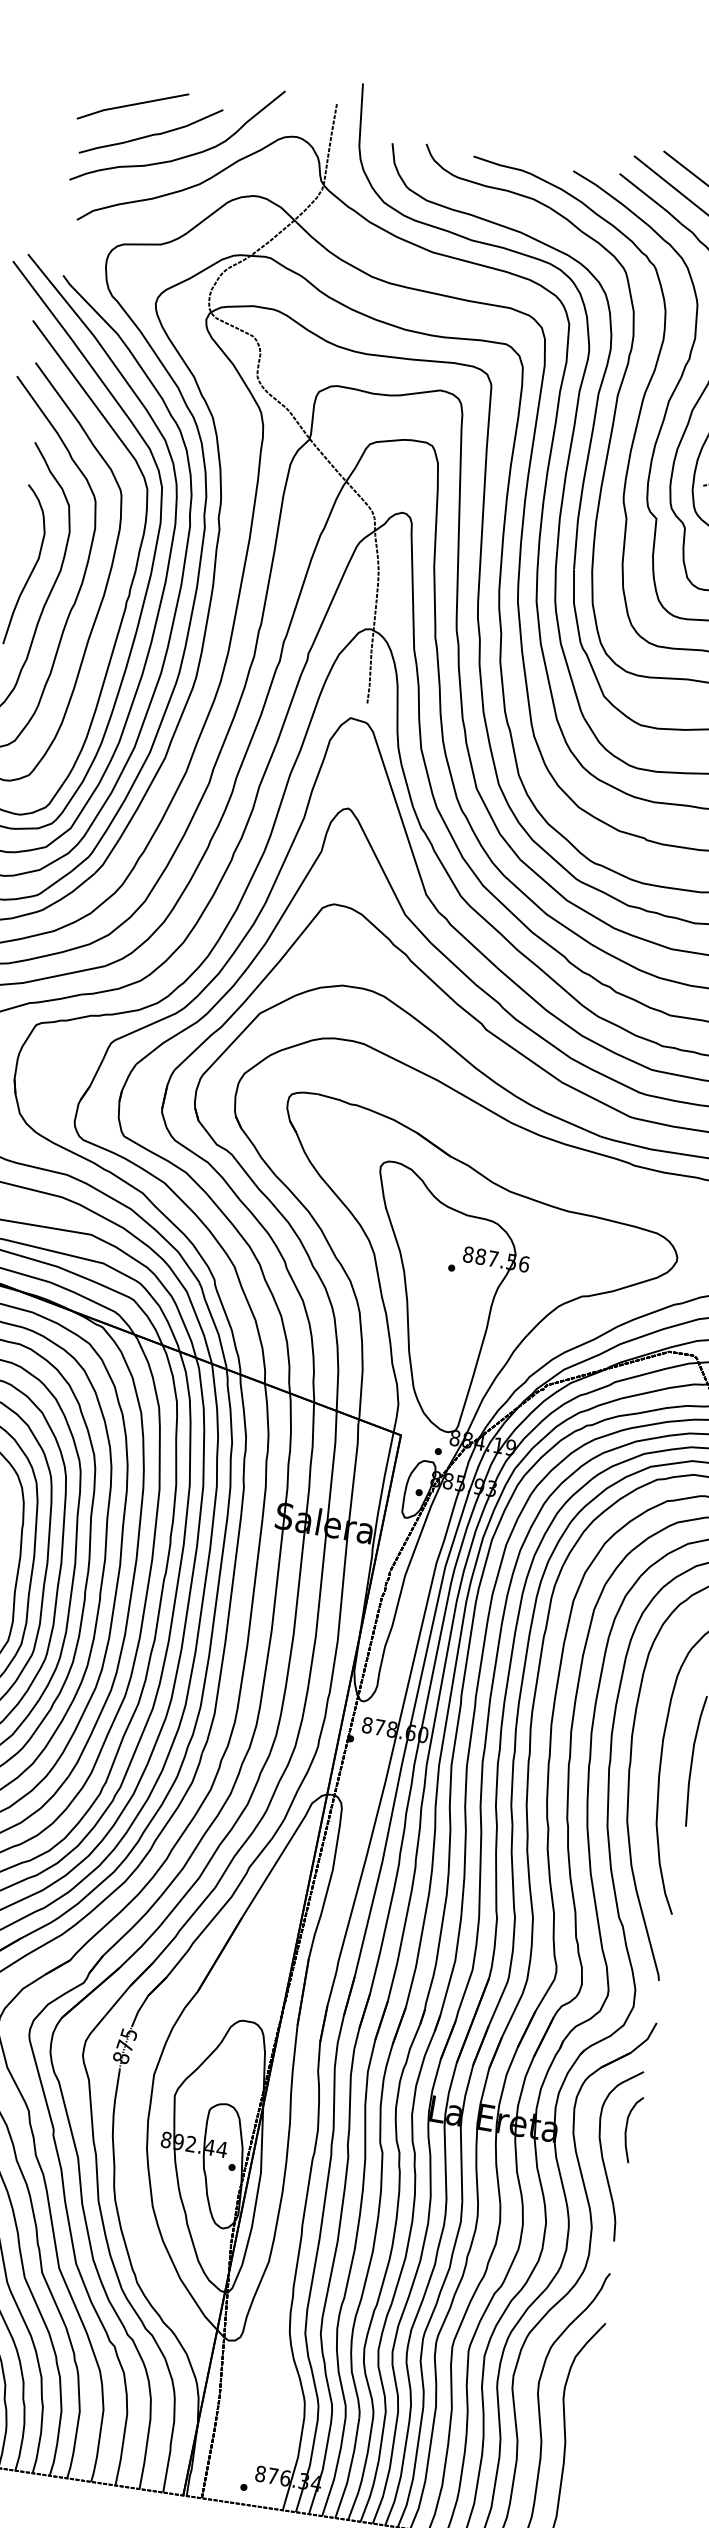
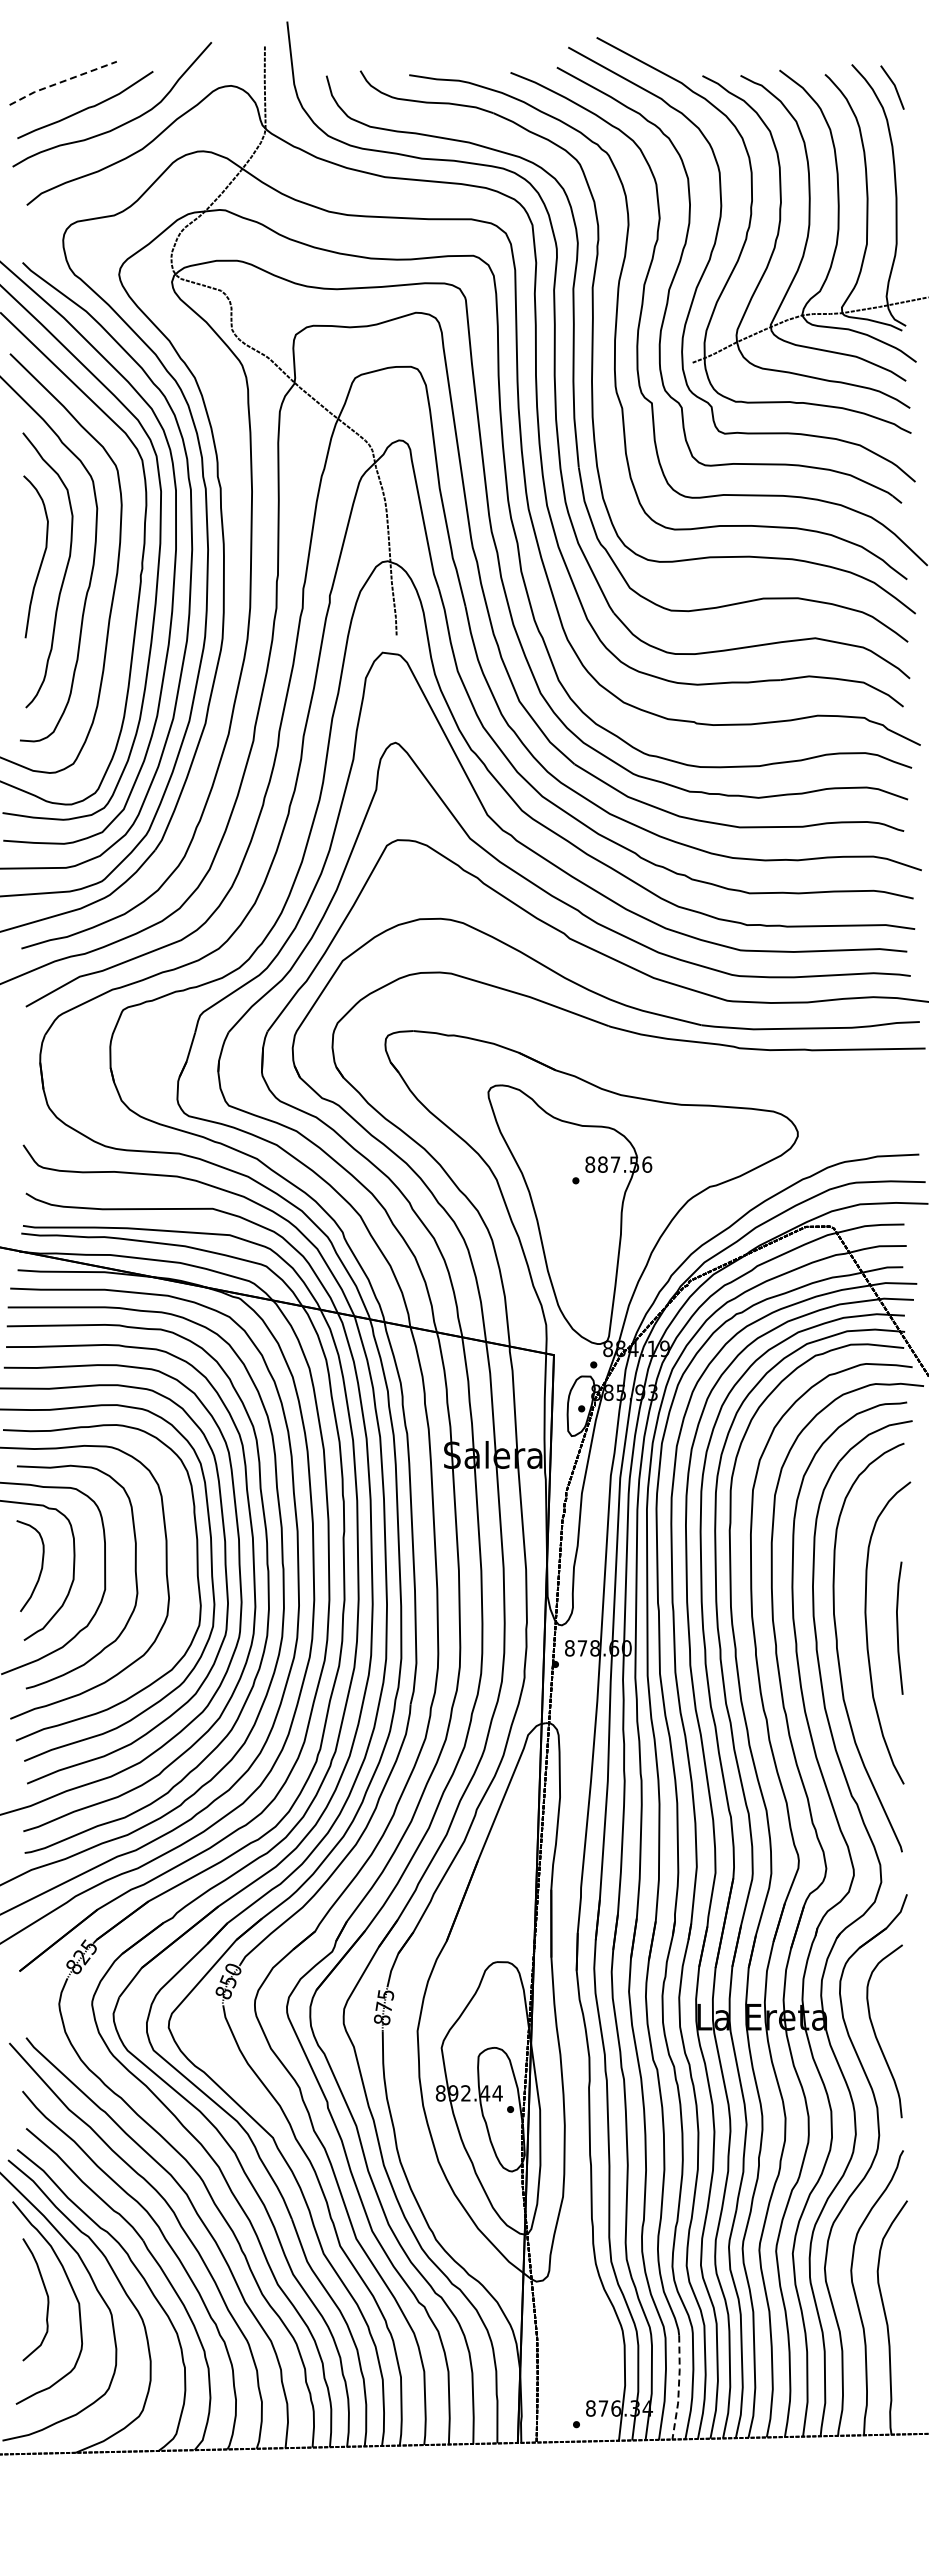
line: (131, 104) -> (61, 81), solid -> dashed
curve: (626, 2129) -> (895, 2004), removed
line: (349, 2469) -> (678, 2388), solid -> dashed

